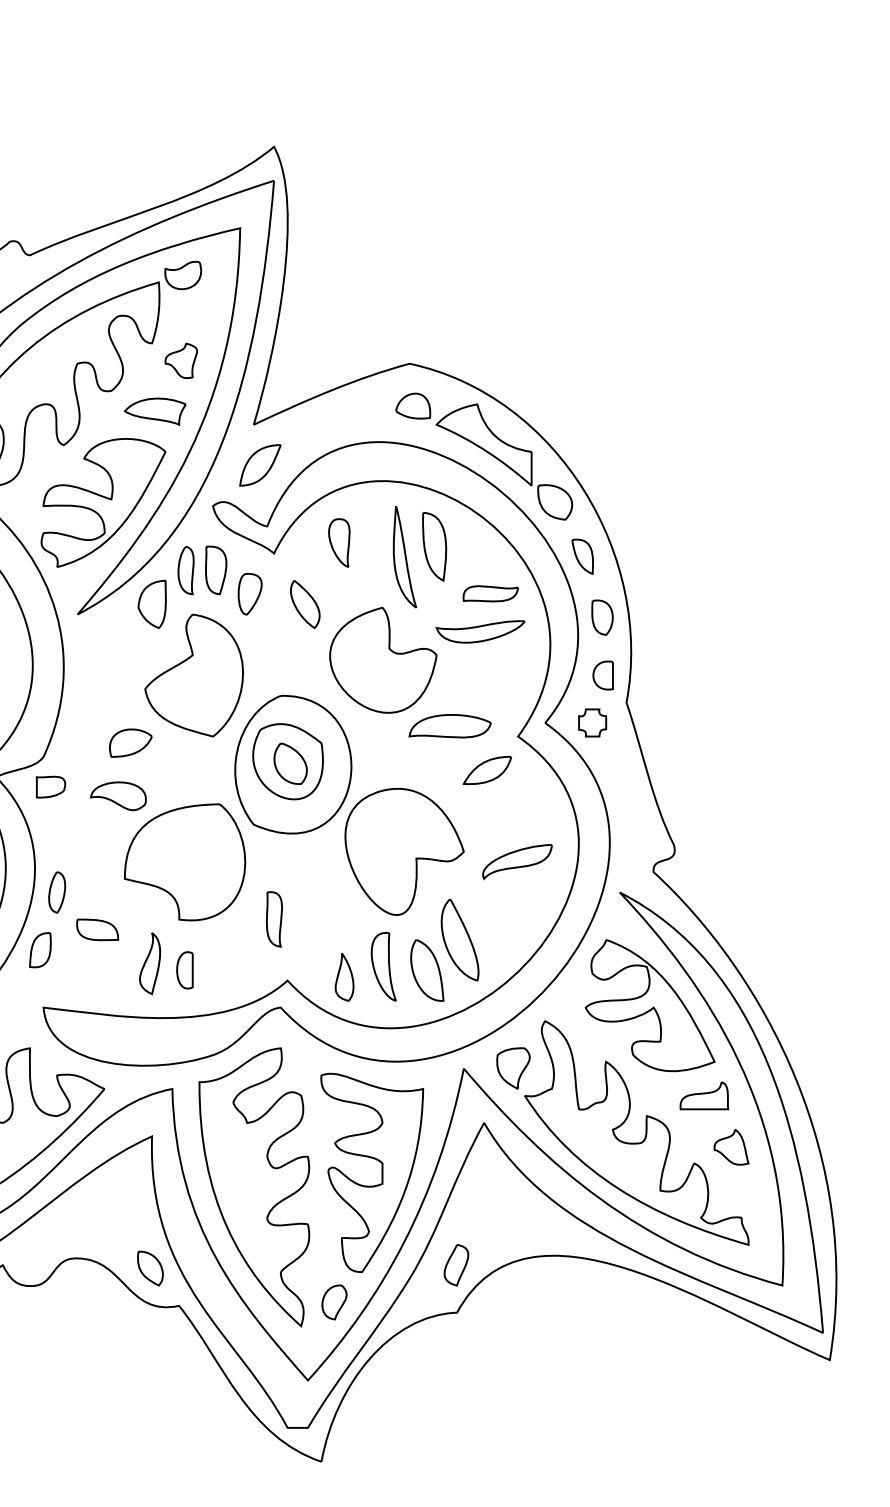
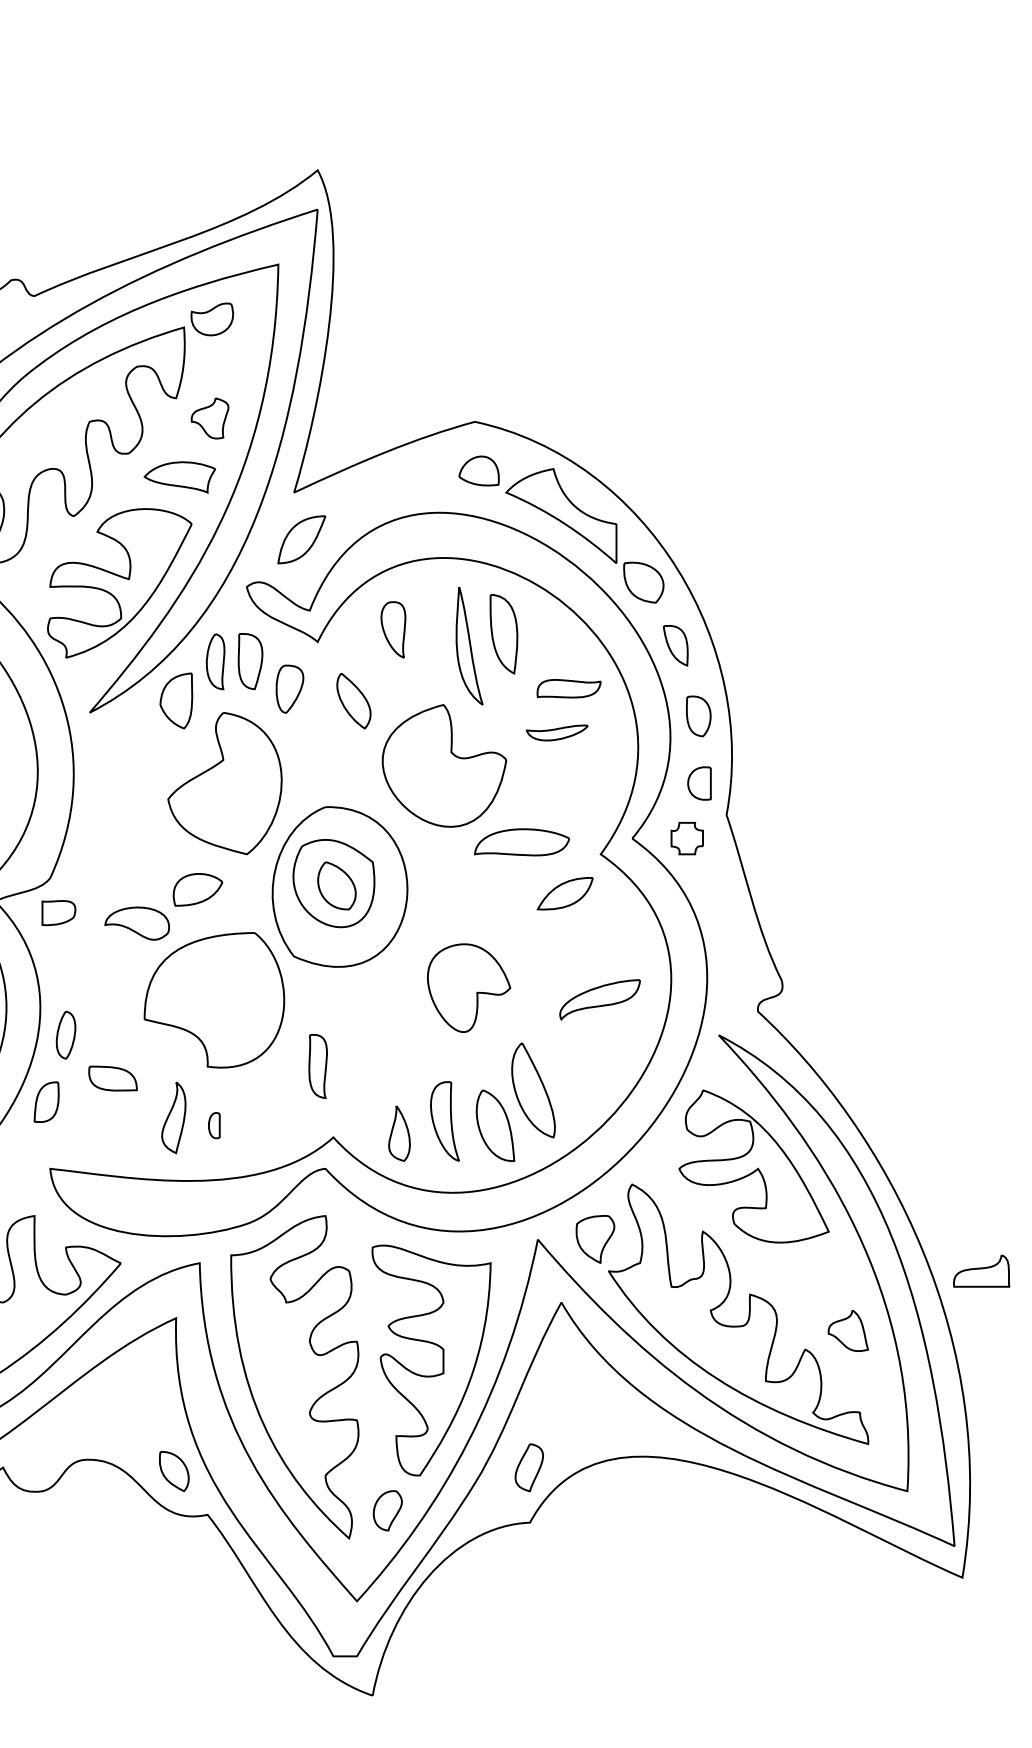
part: (480, 631) -> (557, 732), size x0.6
part: (130, 742) -> (197, 889), moved
part: (404, 851) -> (469, 987), size x0.6
part: (184, 970) -> (213, 1125), size x0.6
part: (704, 1095) -> (981, 1270), moved

